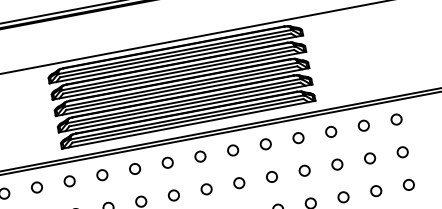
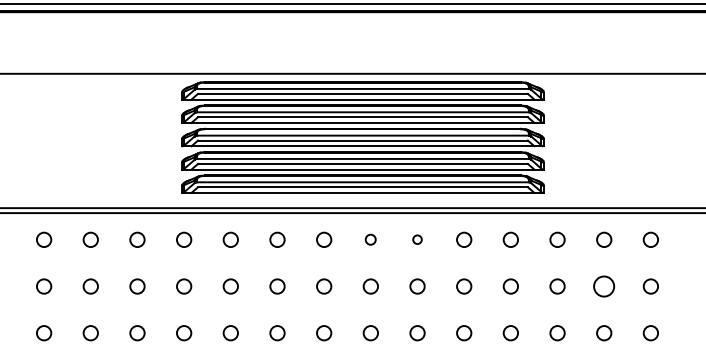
circle: (233, 150) -> (417, 239), size x0.6
circle: (200, 156) -> (370, 239), size x0.7
circle: (370, 158) -> (604, 286), size x1.4

